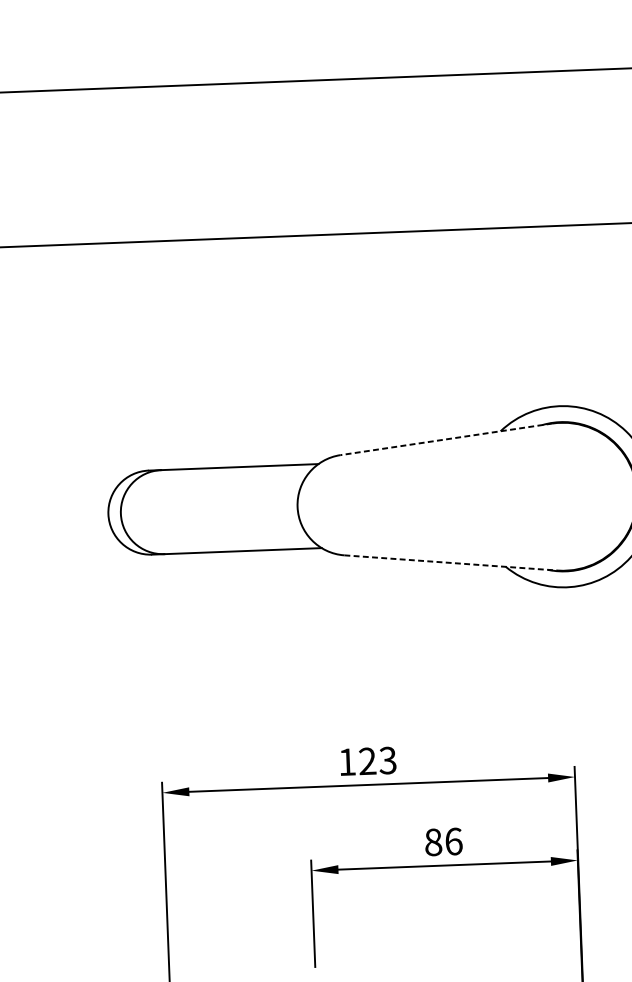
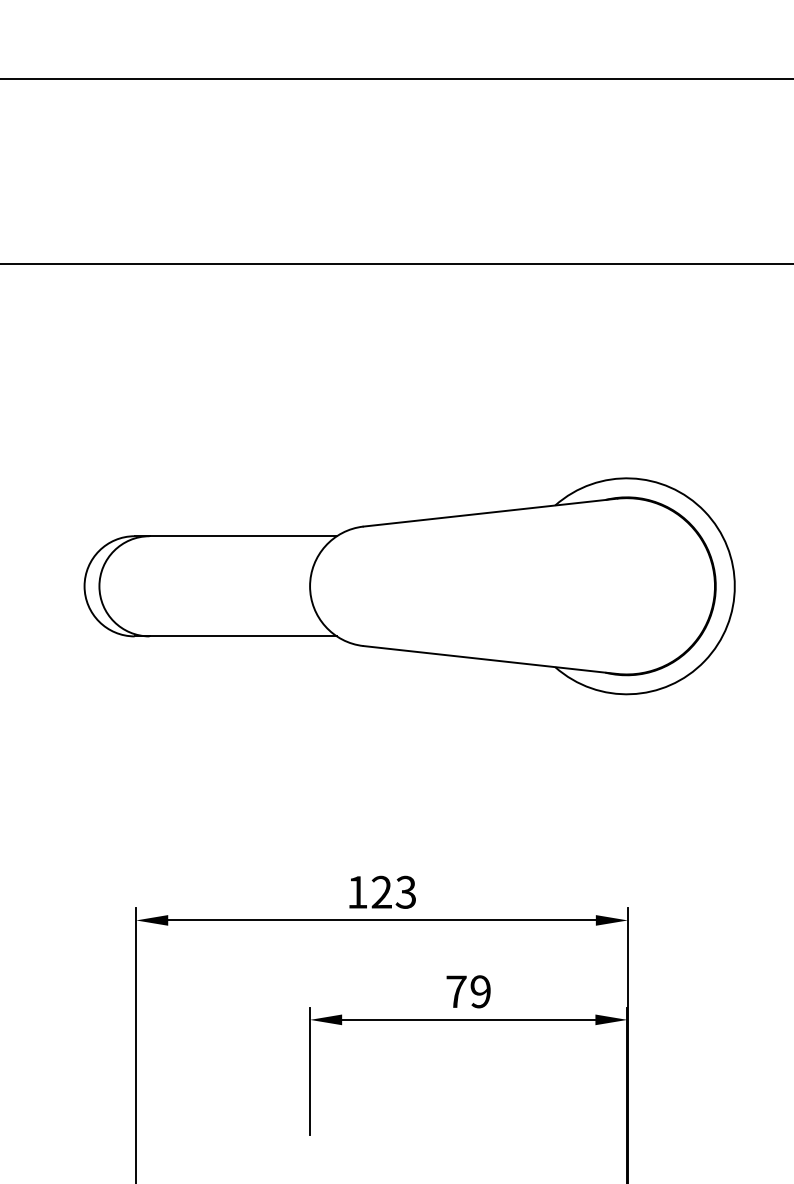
line: (446, 439) -> (490, 512), dashed -> solid
line: (451, 563) -> (490, 660), dashed -> solid
text: (443, 841) -> (468, 991), 86 -> 79

